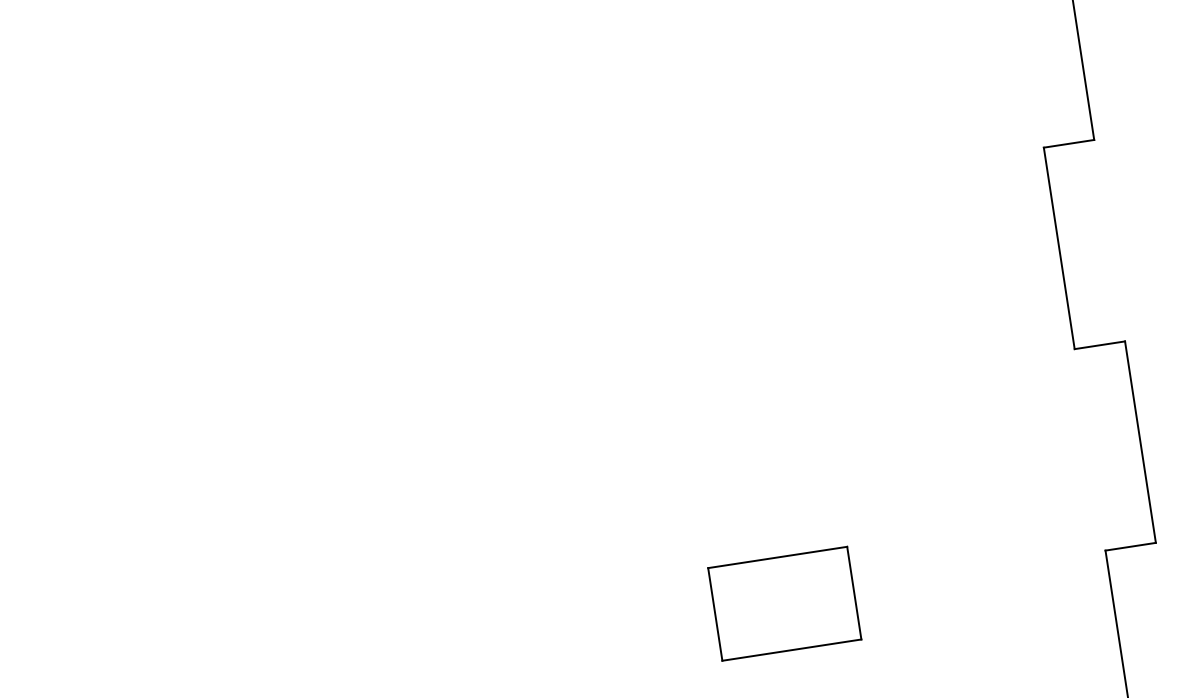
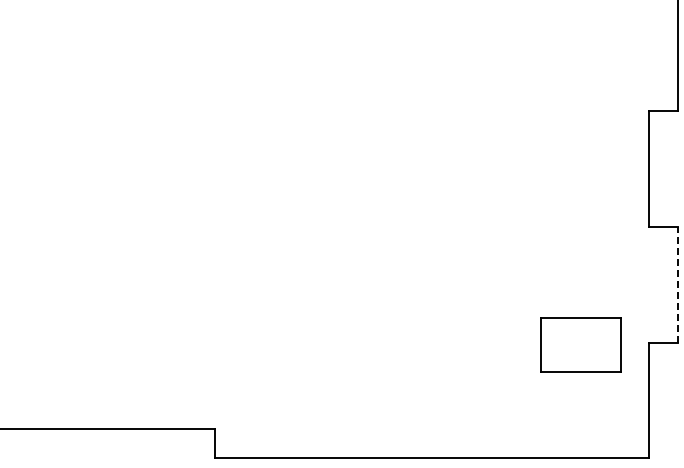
line: (1140, 441) -> (677, 284), solid -> dashed
part: (783, 603) -> (580, 344), moved

